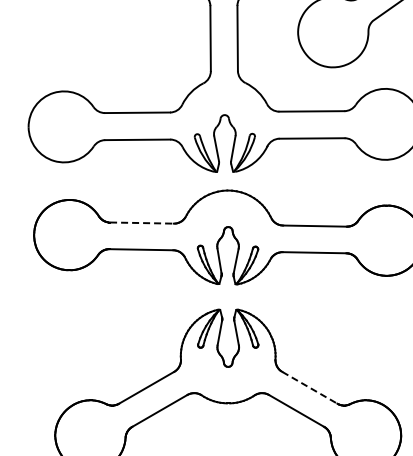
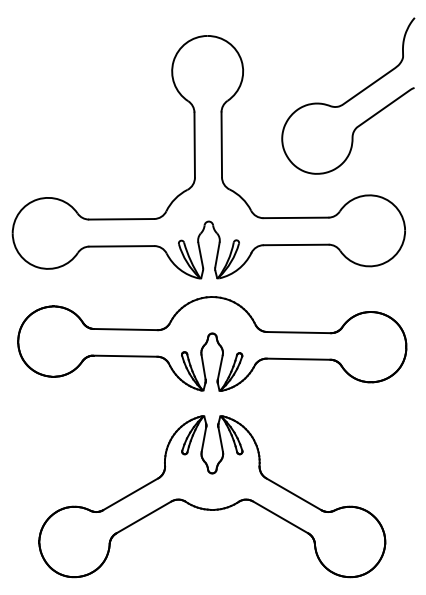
line: (142, 223) -> (126, 329), dashed -> solid
line: (309, 388) -> (293, 494), dashed -> solid

